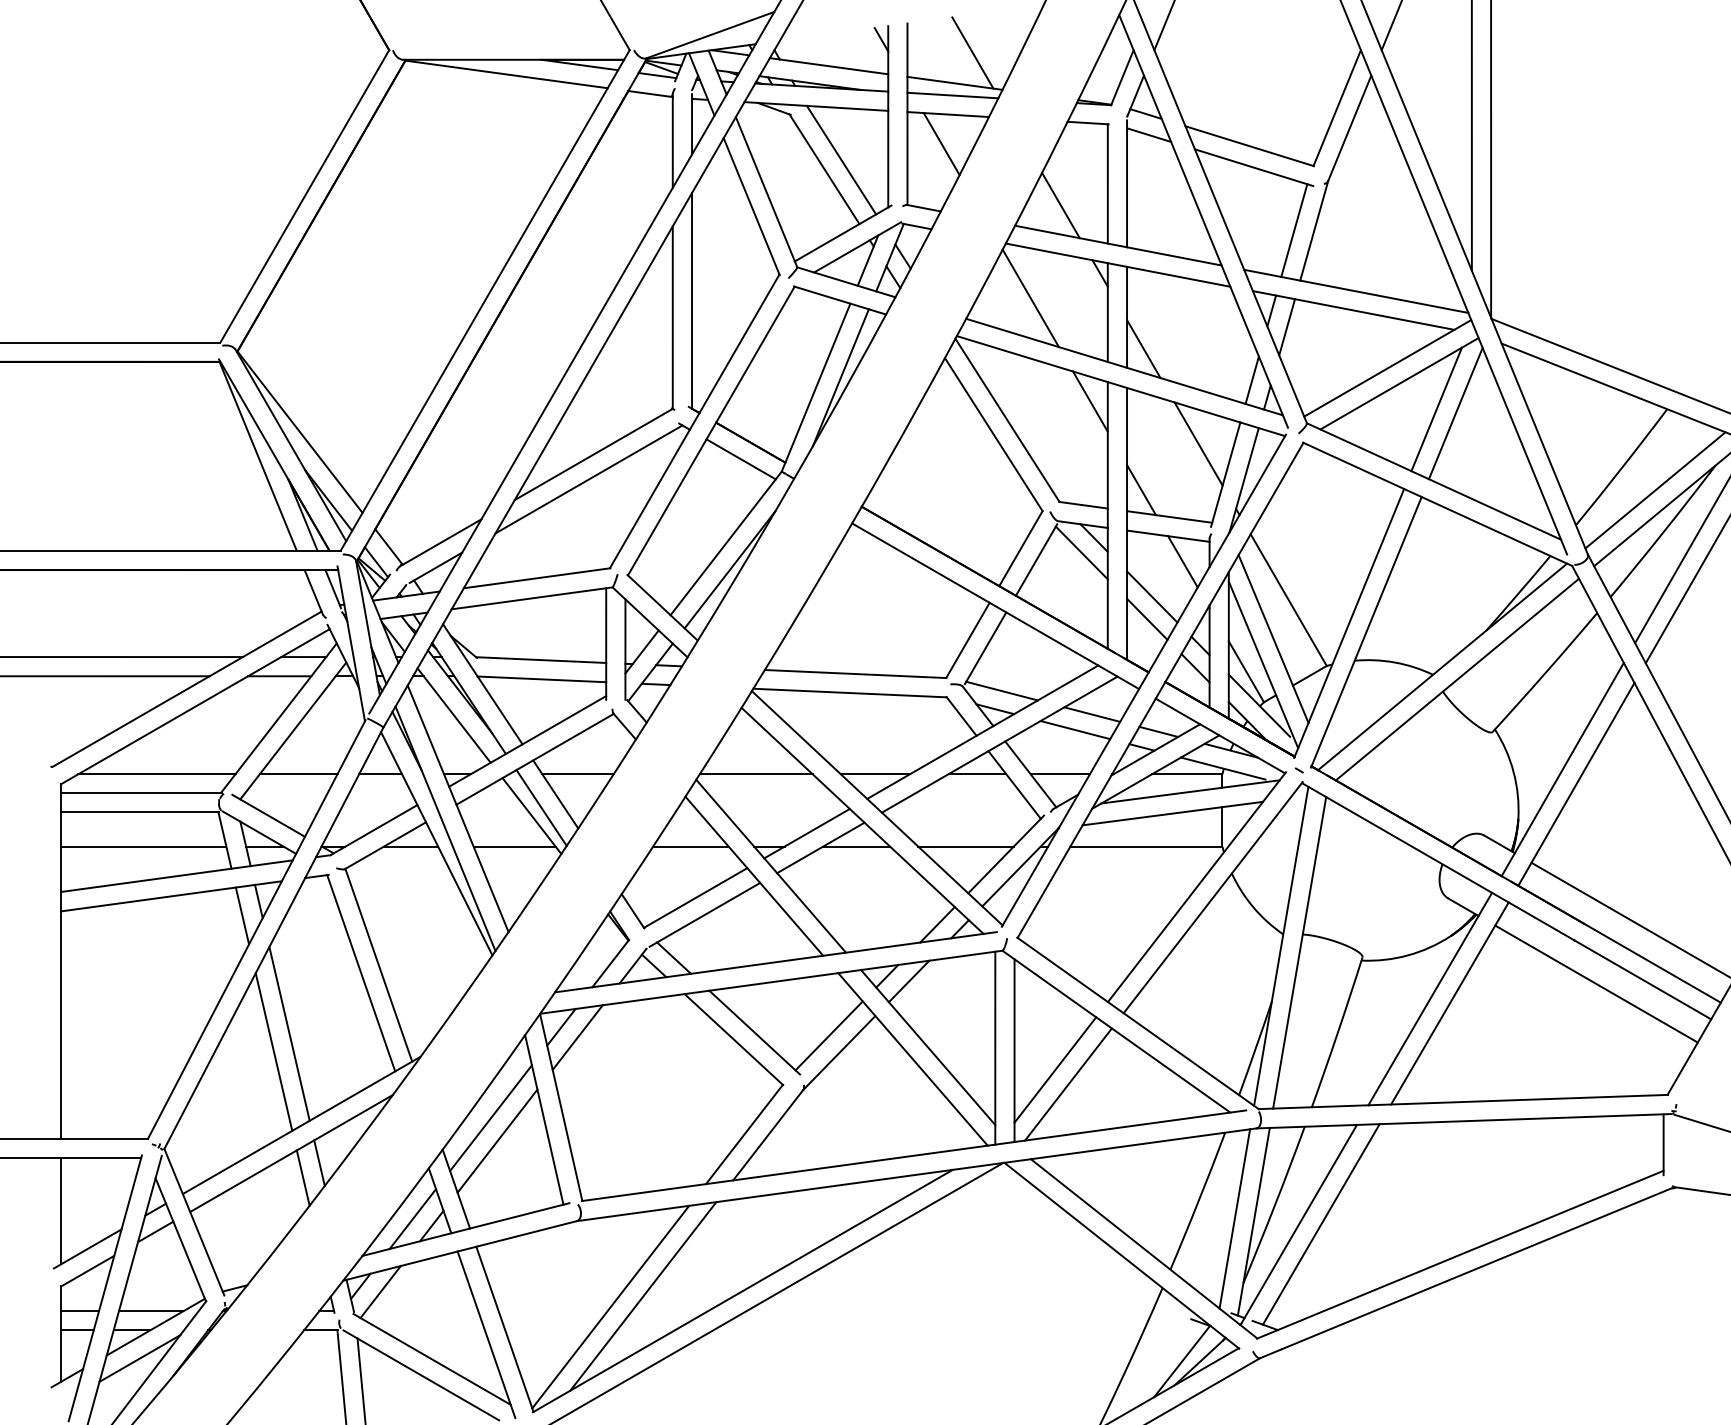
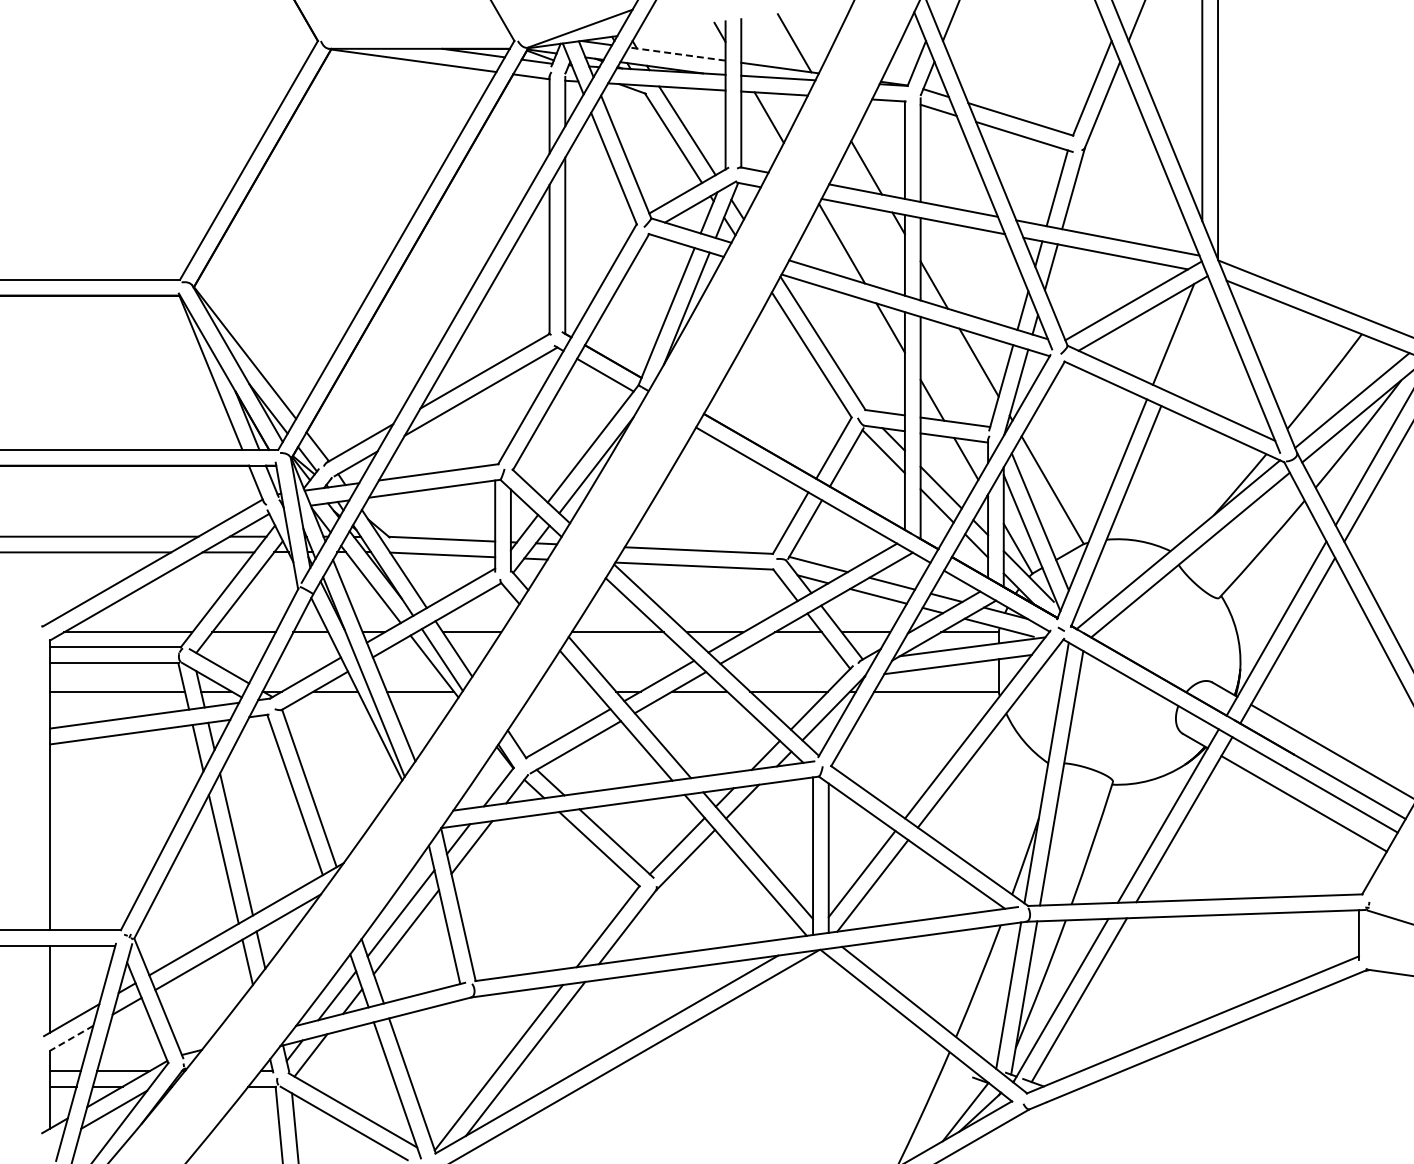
line: (829, 66) -> (677, 54), solid -> dashed
line: (1456, 413) -> (1189, 337), removed
line: (691, 846) -> (564, 691), removed
line: (87, 1271) -> (71, 1038), solid -> dashed

